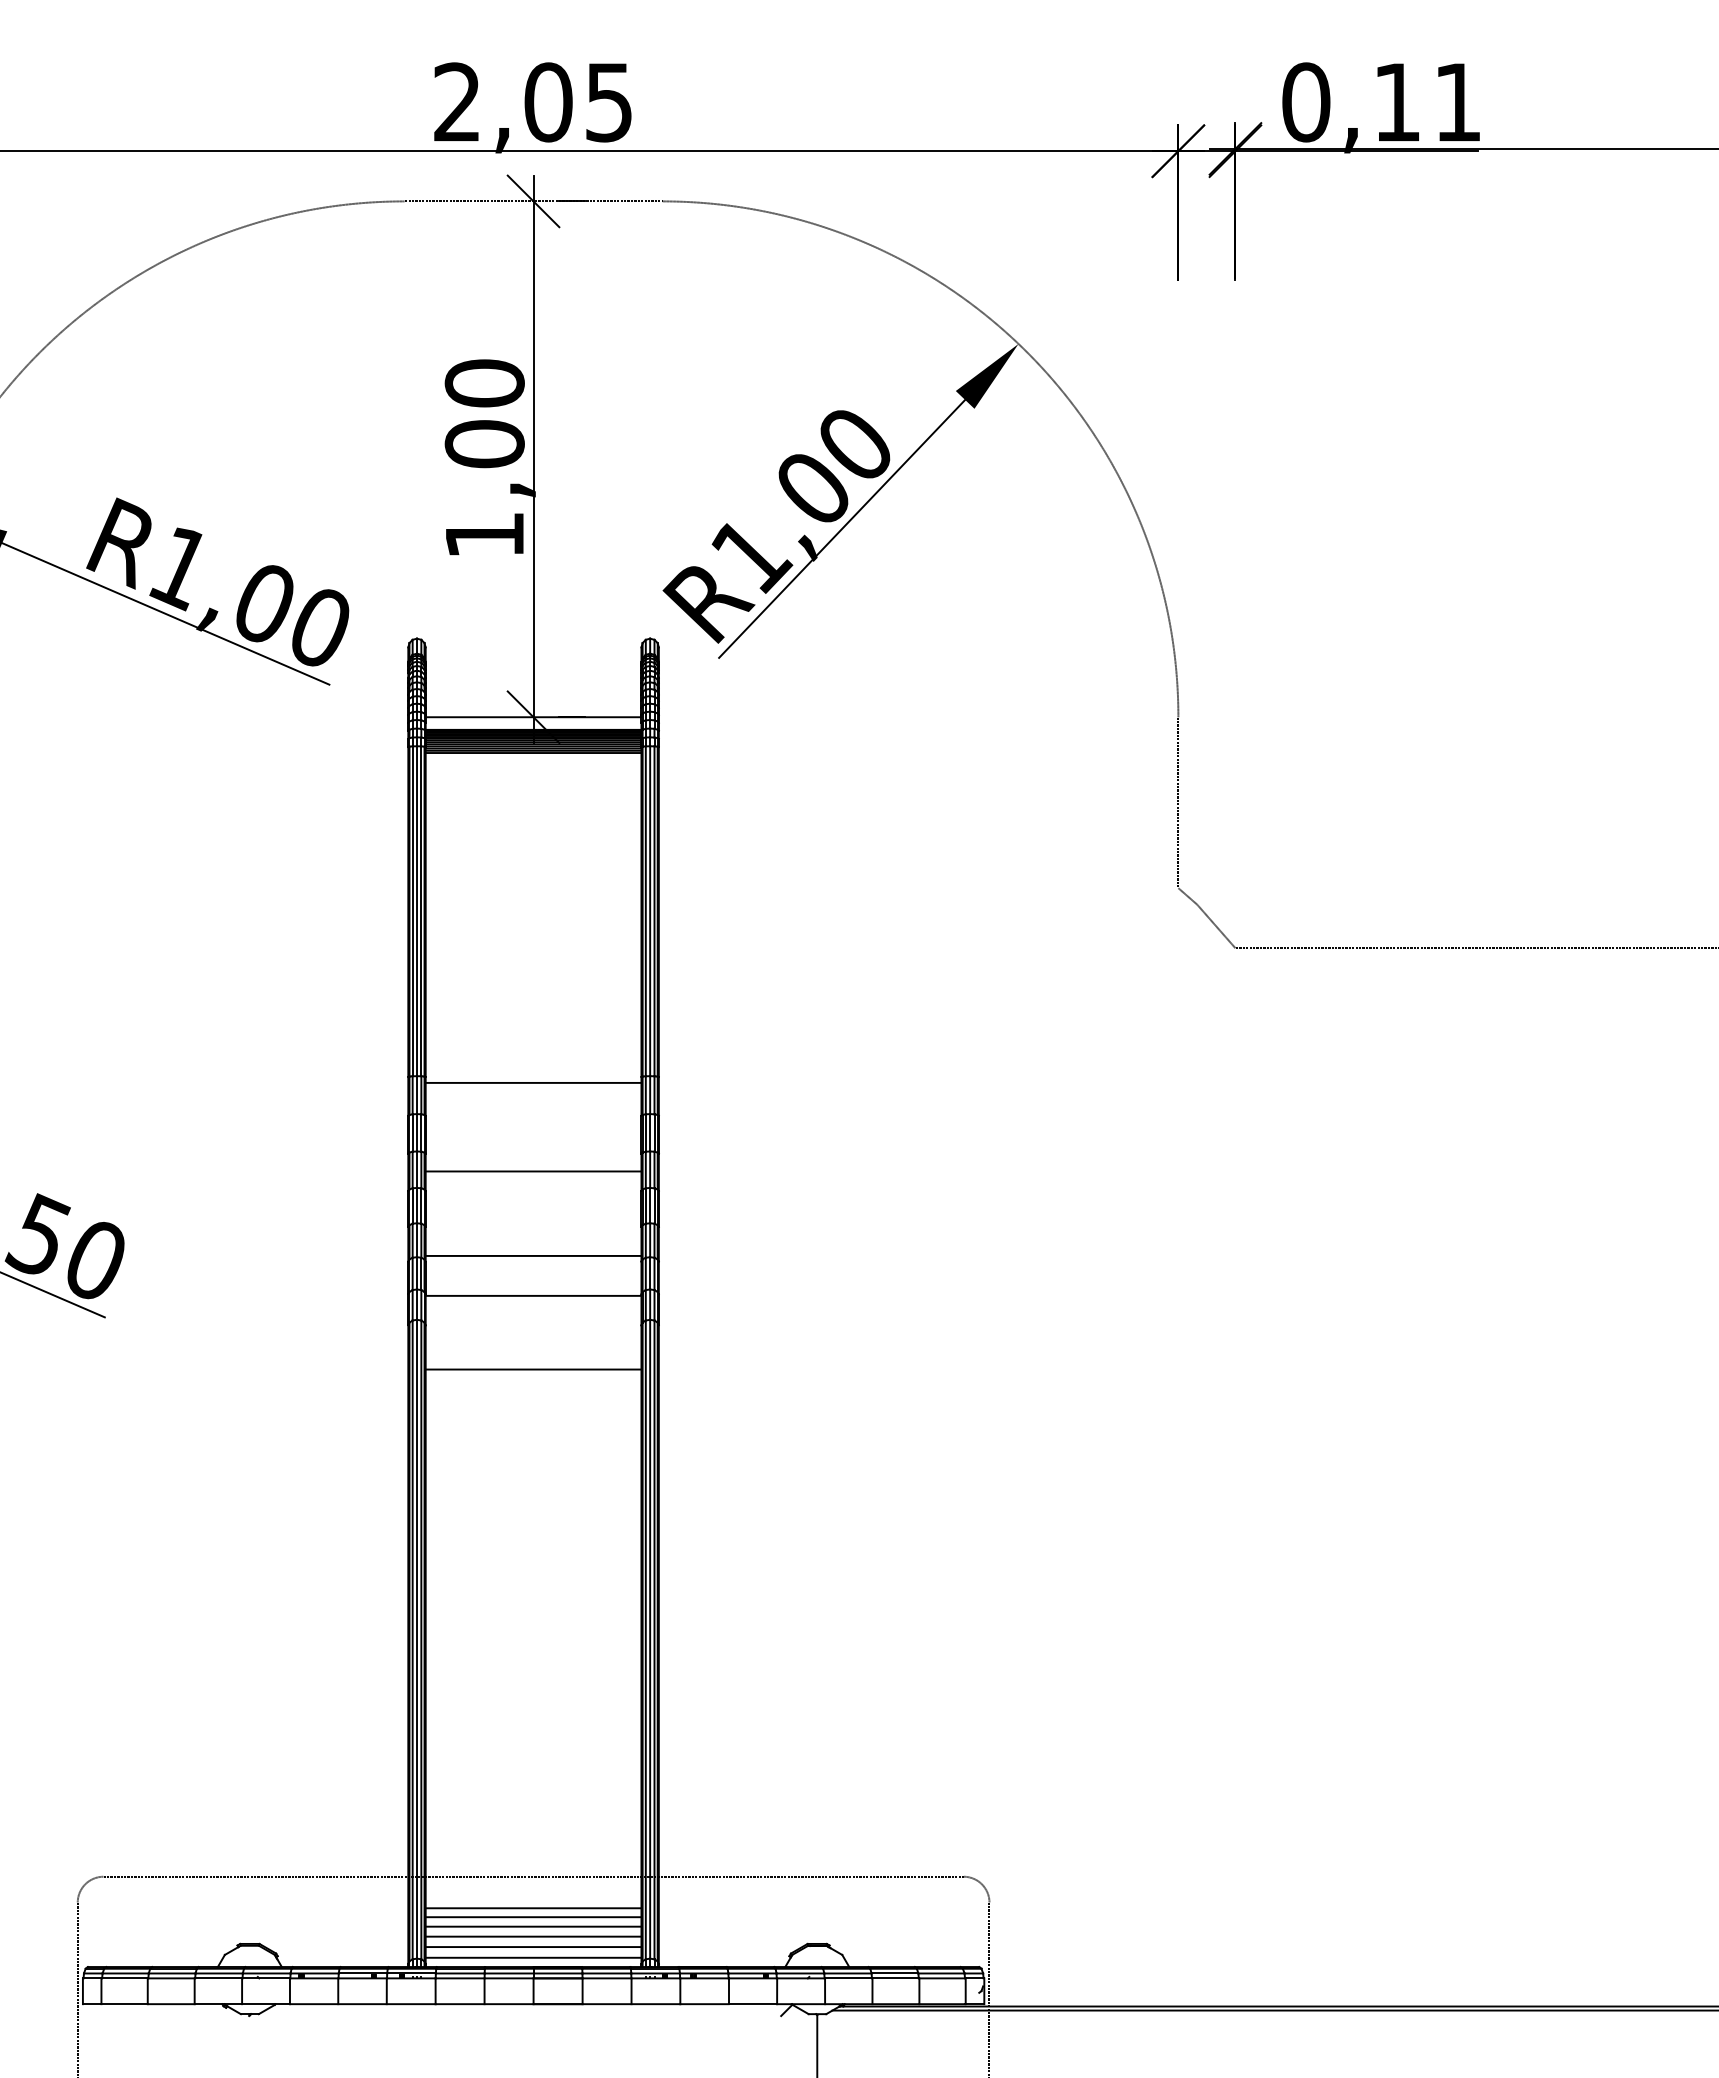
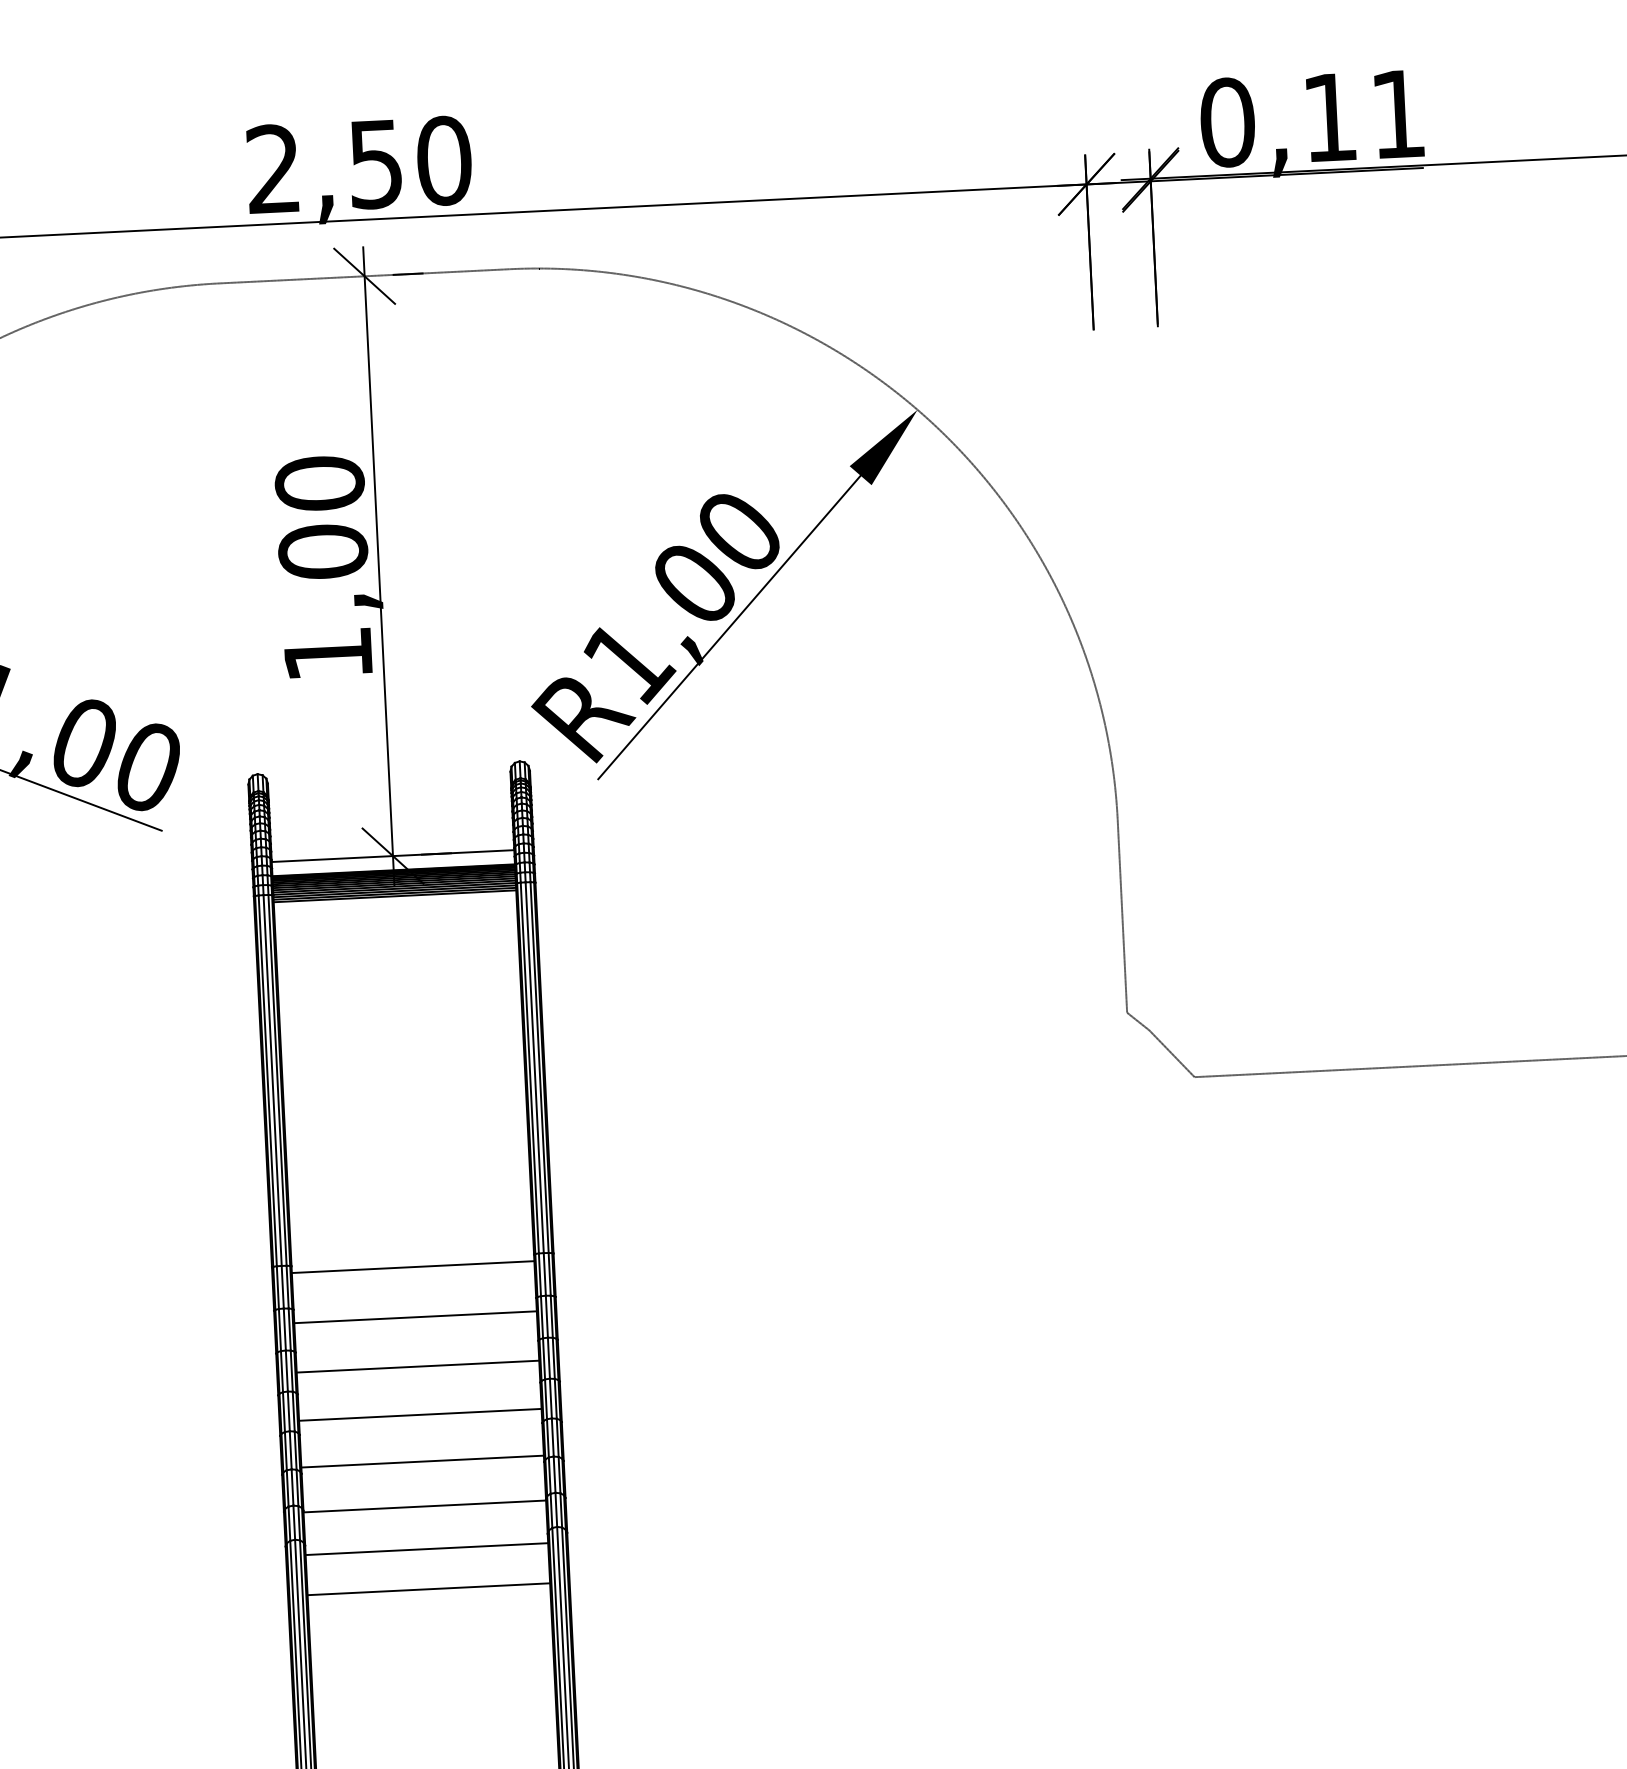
text: (578, 102) -> (409, 162), 2,05 -> 2,50
line: (533, 1127) -> (415, 1317), added
line: (533, 1214) -> (420, 1414), added
line: (533, 1333) -> (426, 1548), added

